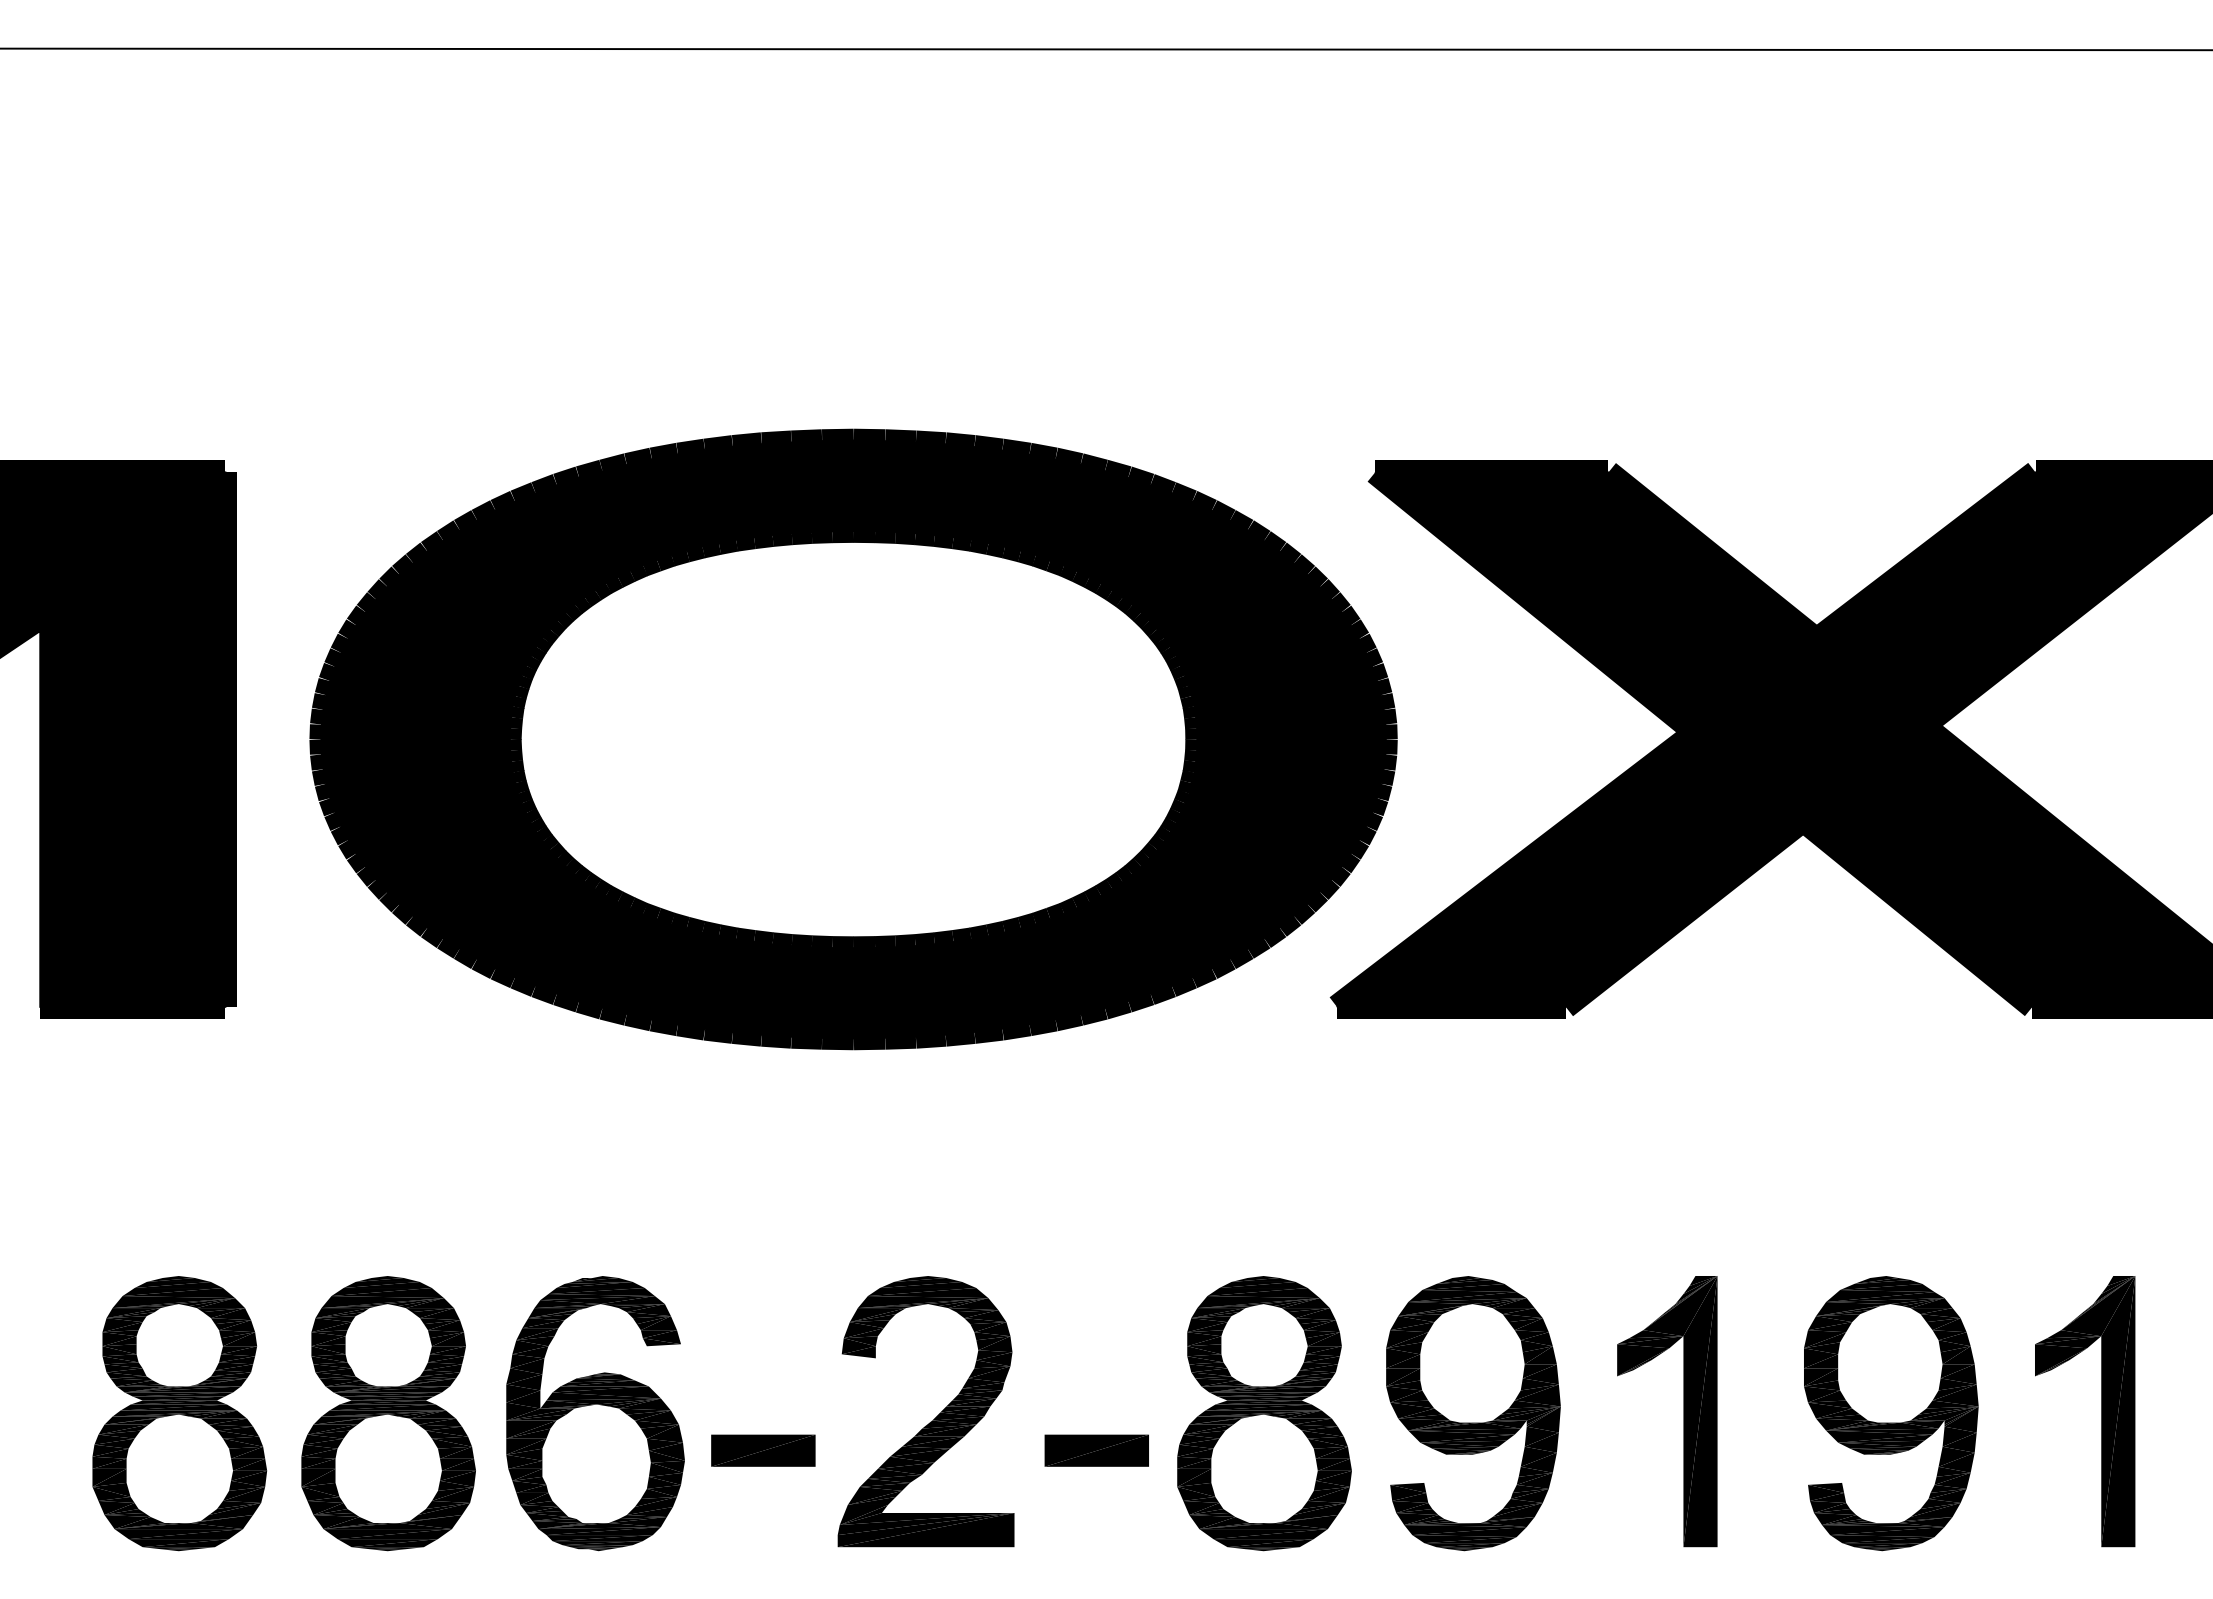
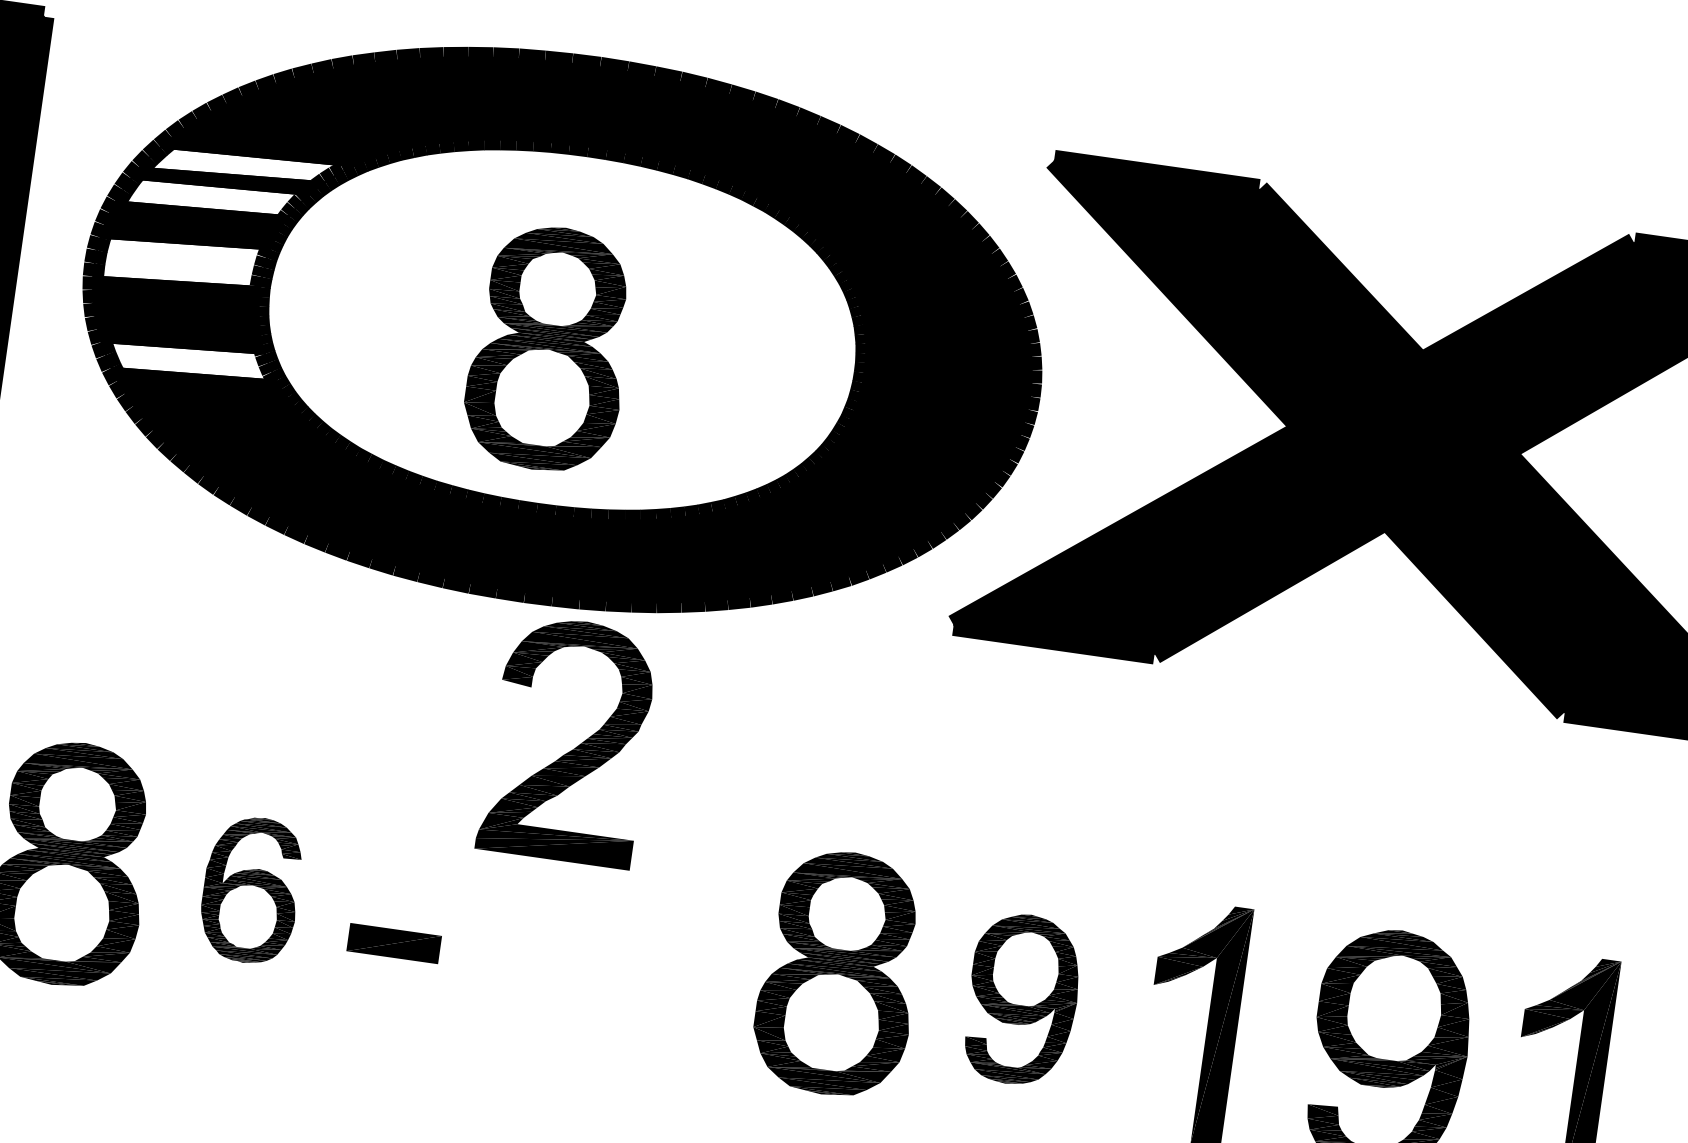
fill: (475, 607) -> (246, 166), removed
fill: (442, 647) -> (212, 197), removed
fill: (417, 725) -> (180, 263), removed
part: (842, 762) -> (549, 348), added
fill: (441, 833) -> (188, 360), removed
part: (595, 1413) -> (251, 889), size x0.6
part: (1473, 1413) -> (1022, 999), size x0.7
part: (930, 1421) -> (571, 749), moved
part: (1096, 1450) -> (686, 985), removed

